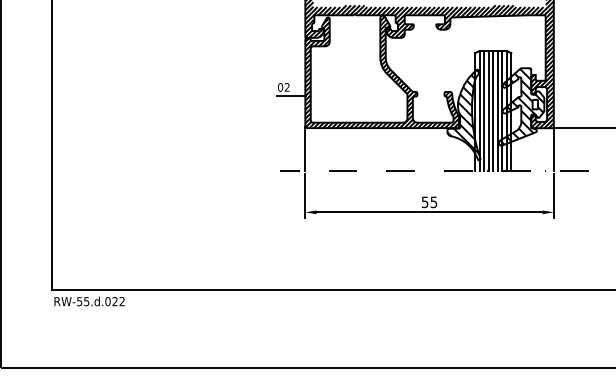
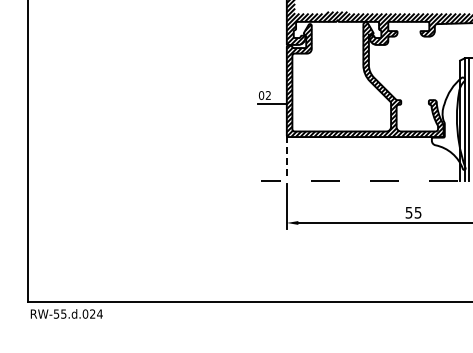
hatch: (463, 111) -> (448, 120), removed
line: (305, 149) -> (287, 158), solid -> dashed
text: (122, 301) -> (100, 313), RW-55.d.022 -> RW-55.d.024

